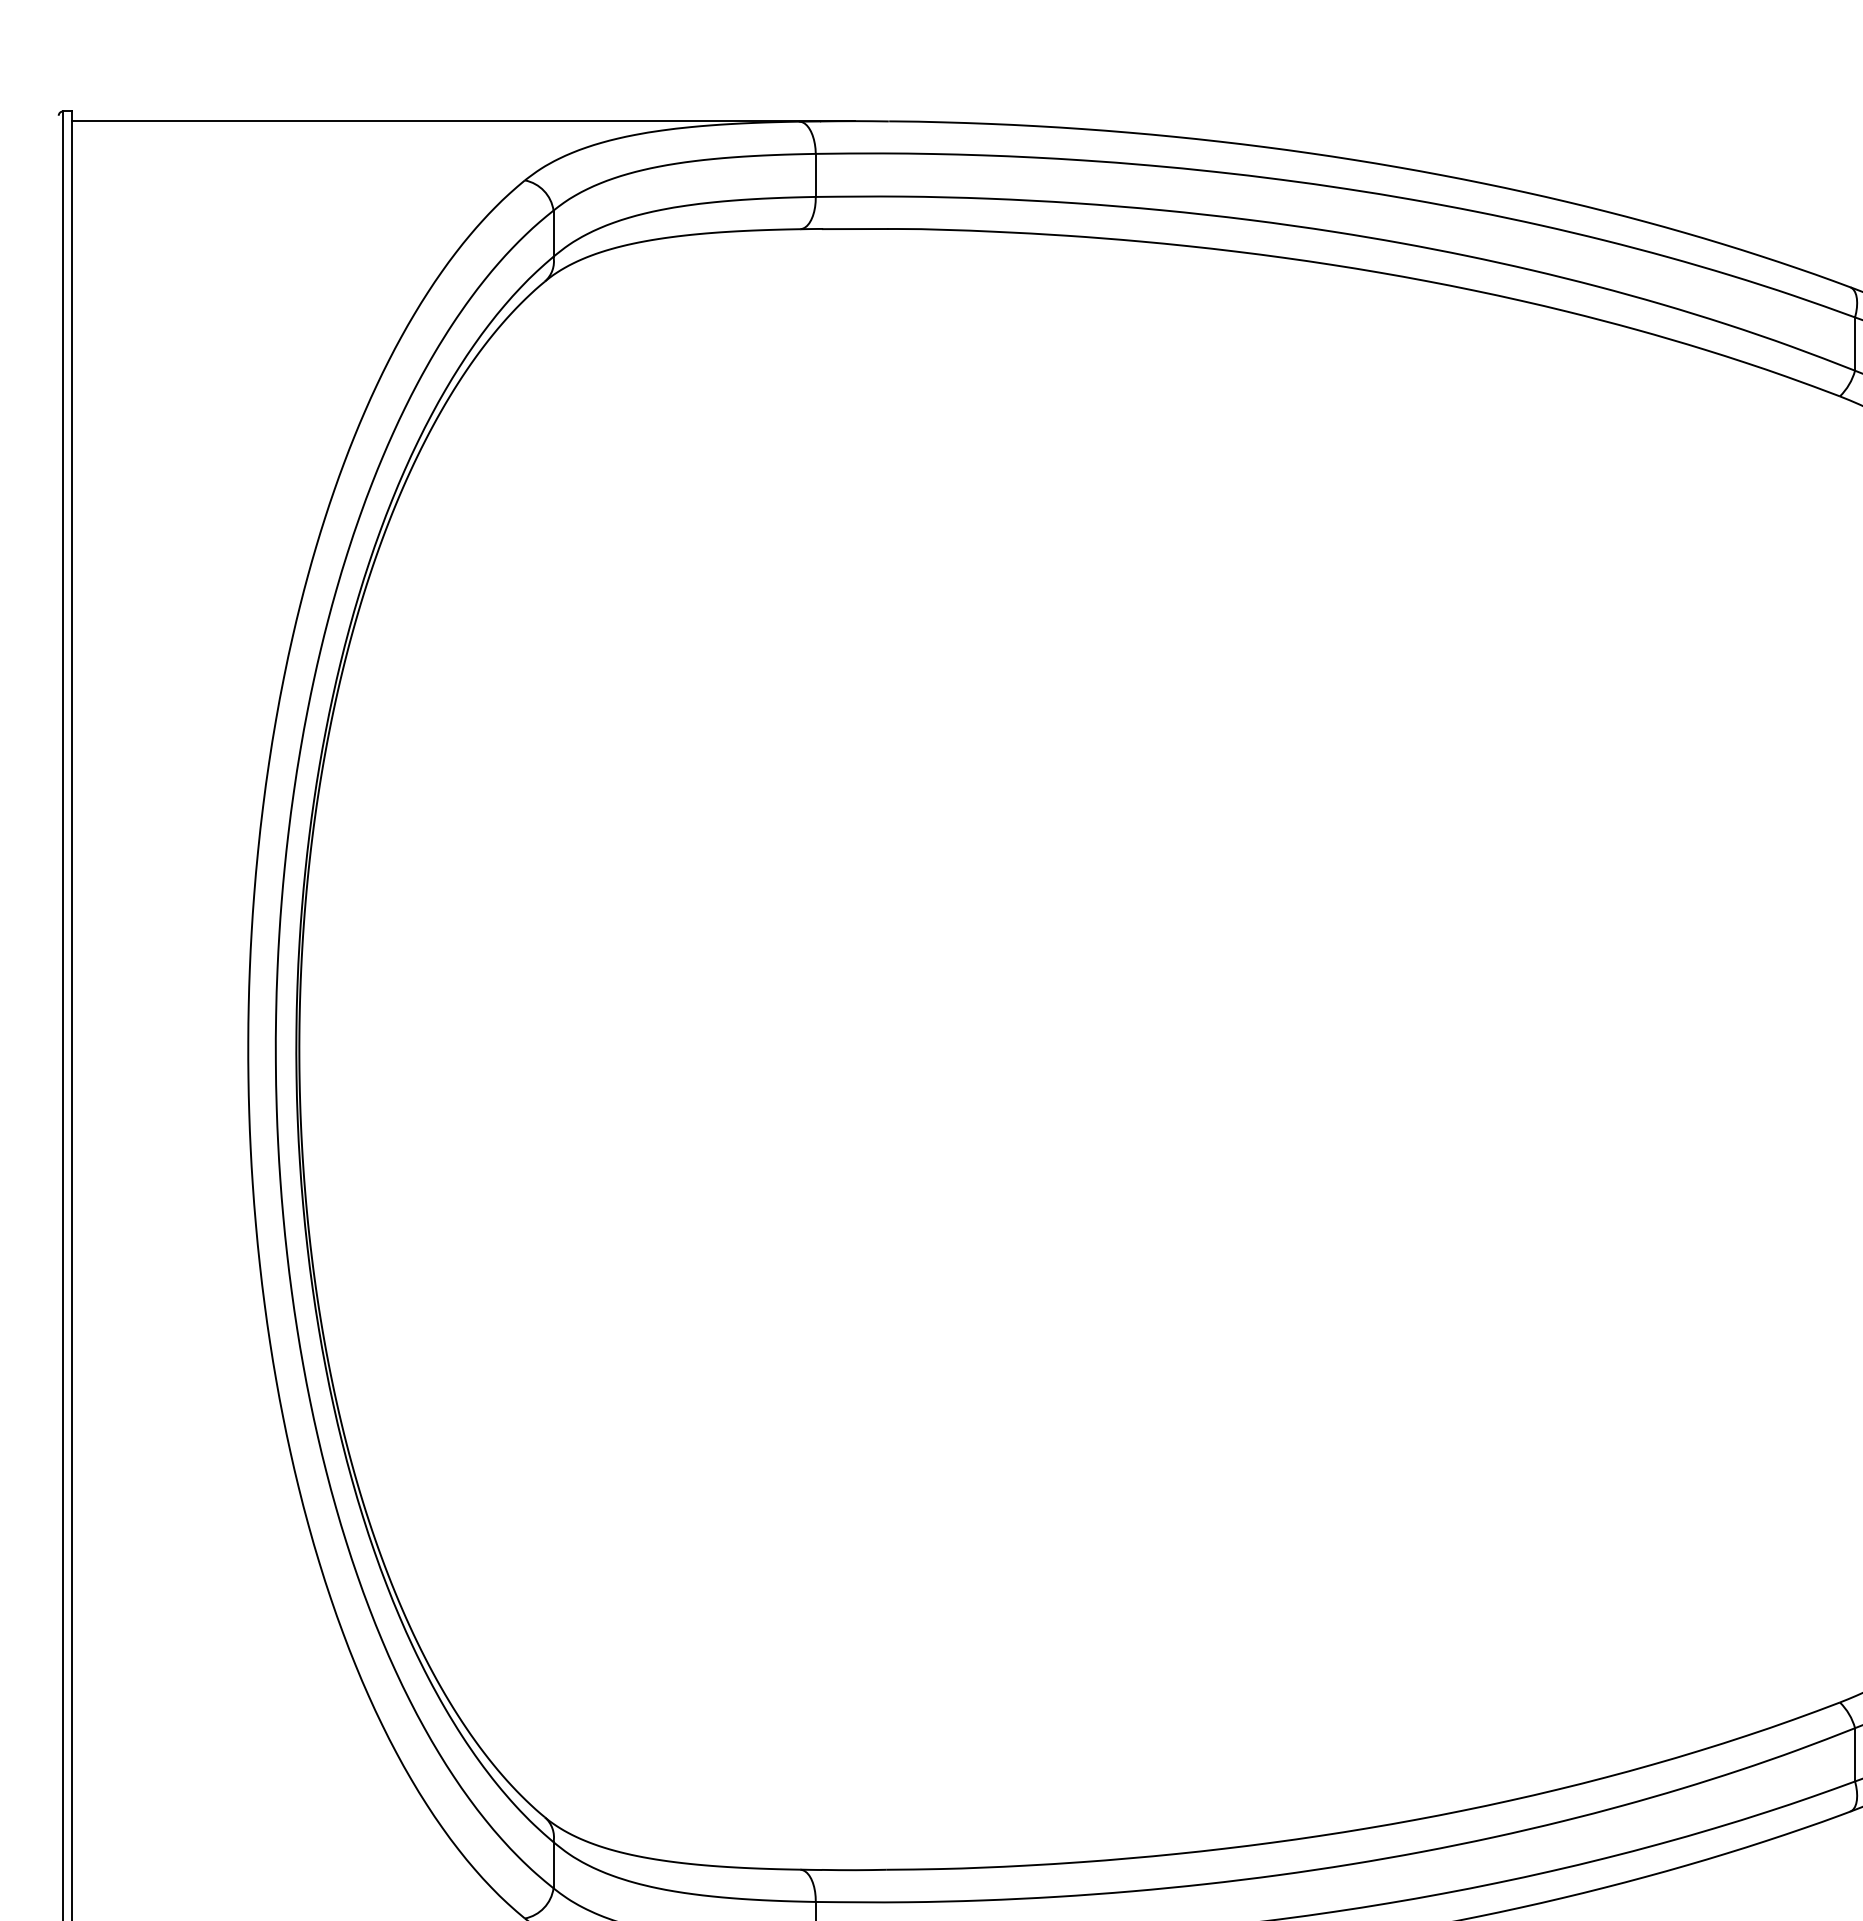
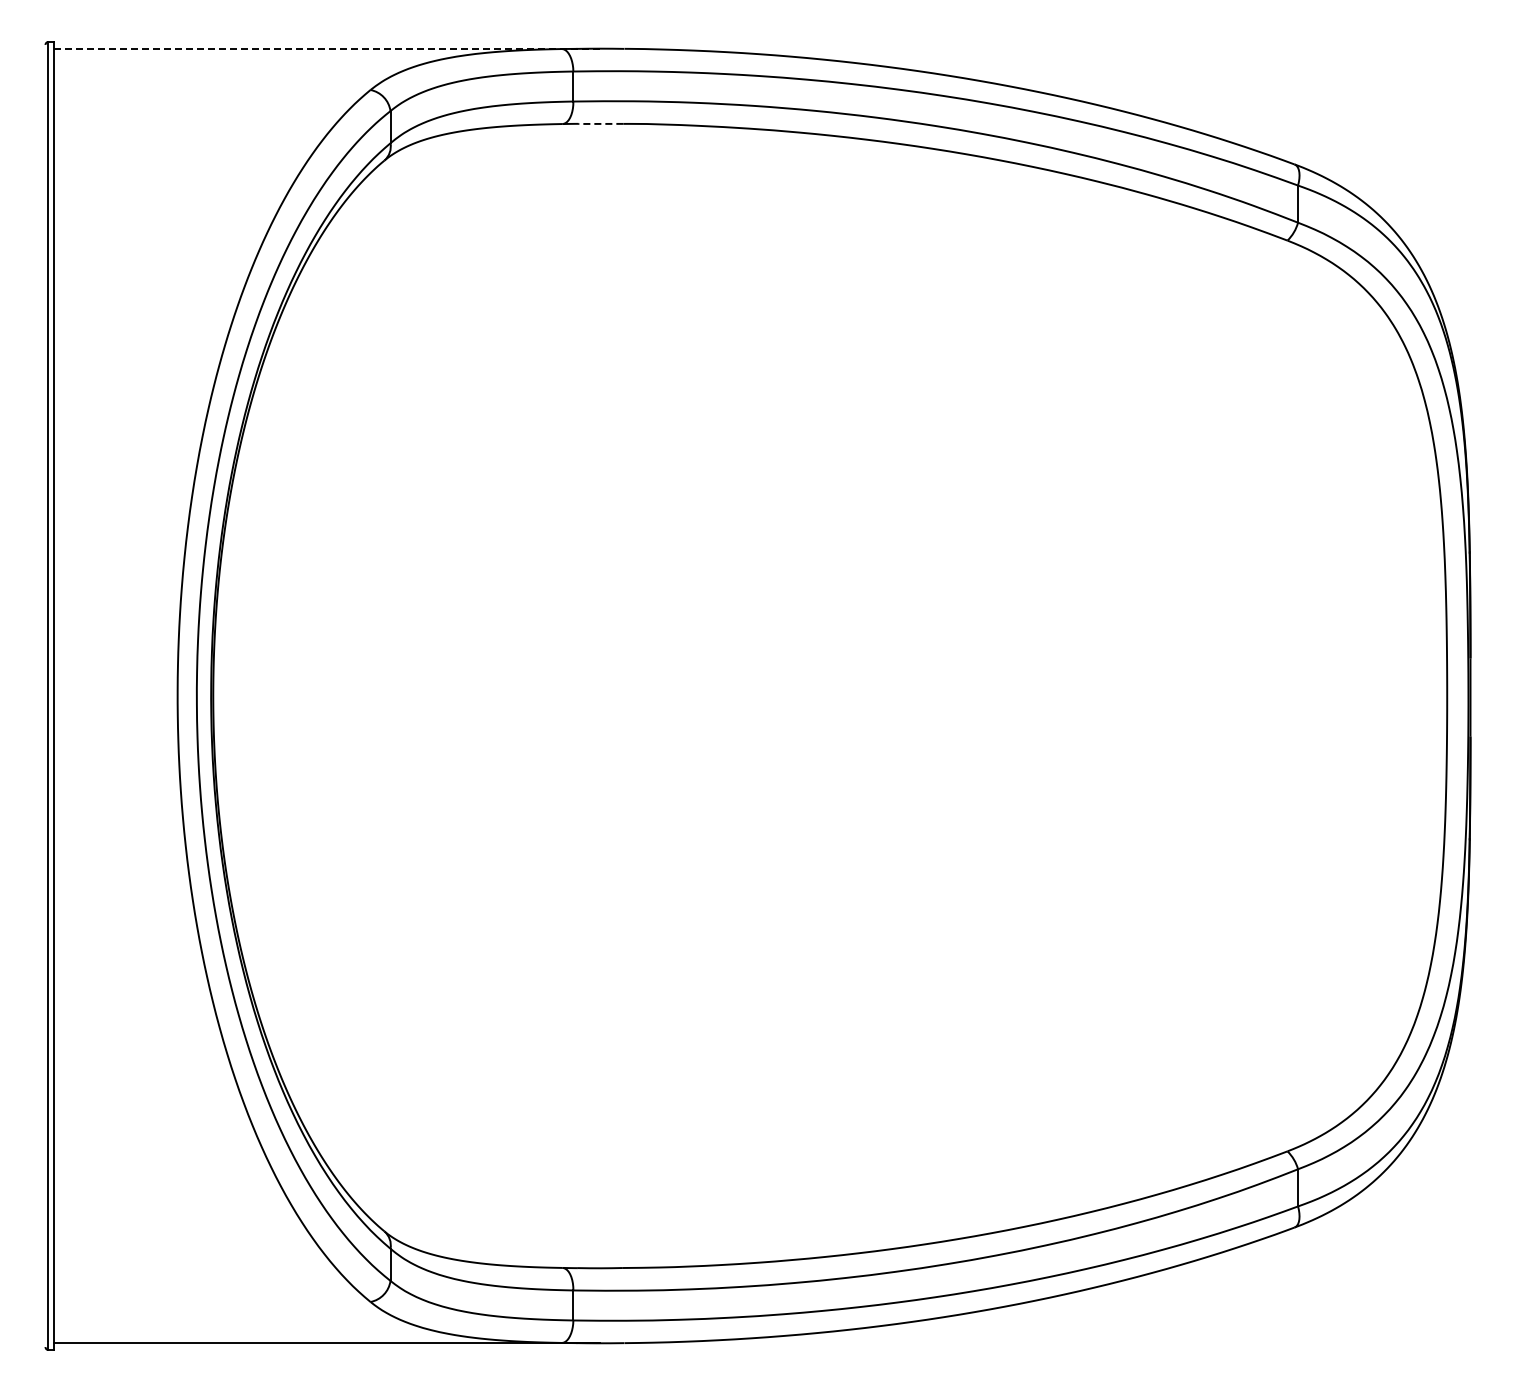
line: (463, 120) -> (327, 48), solid -> dashed
line: (854, 228) -> (600, 123), solid -> dashed

